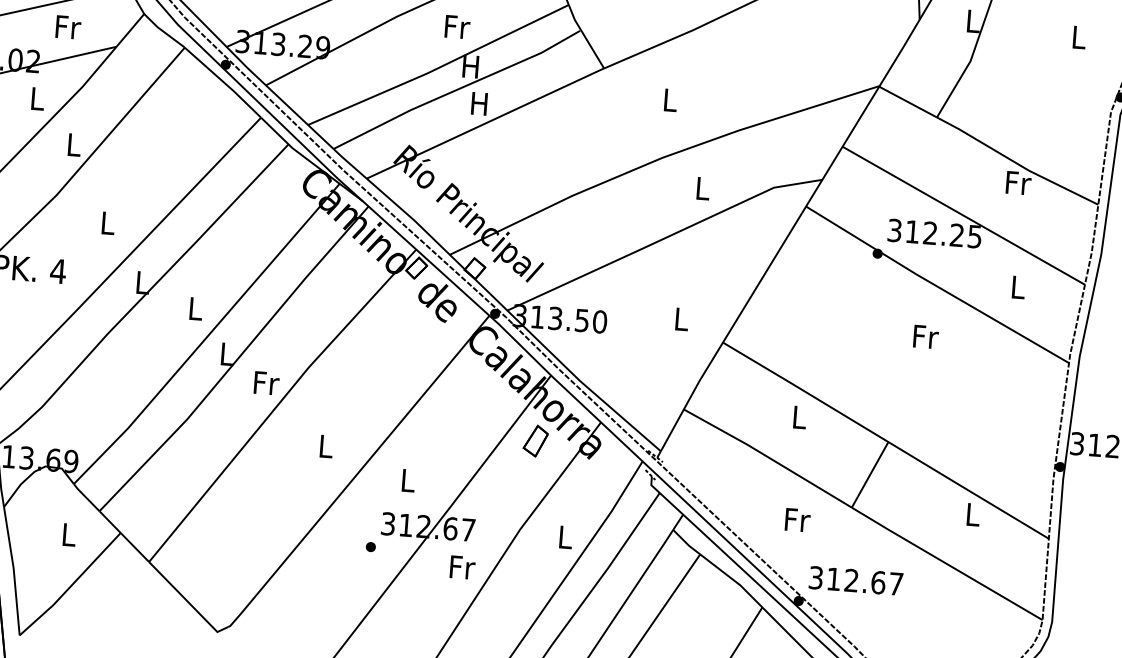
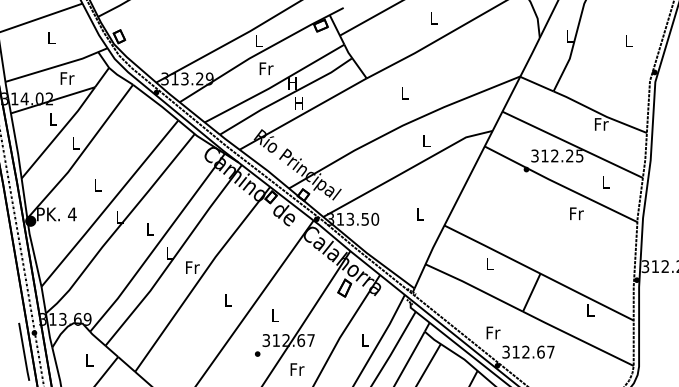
text: (457, 26) -> (266, 68), moved
text: (925, 336) -> (576, 213), moved
text: (797, 519) -> (493, 332), moved
text: (462, 567) -> (297, 369), moved

